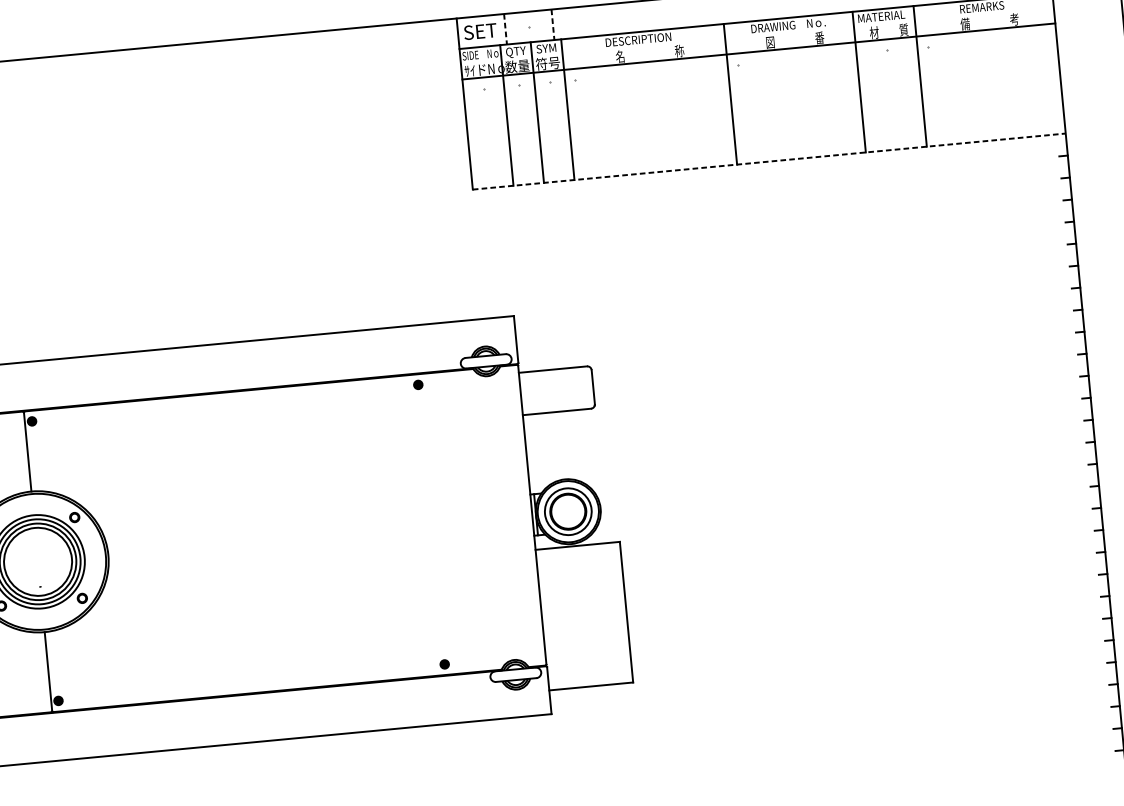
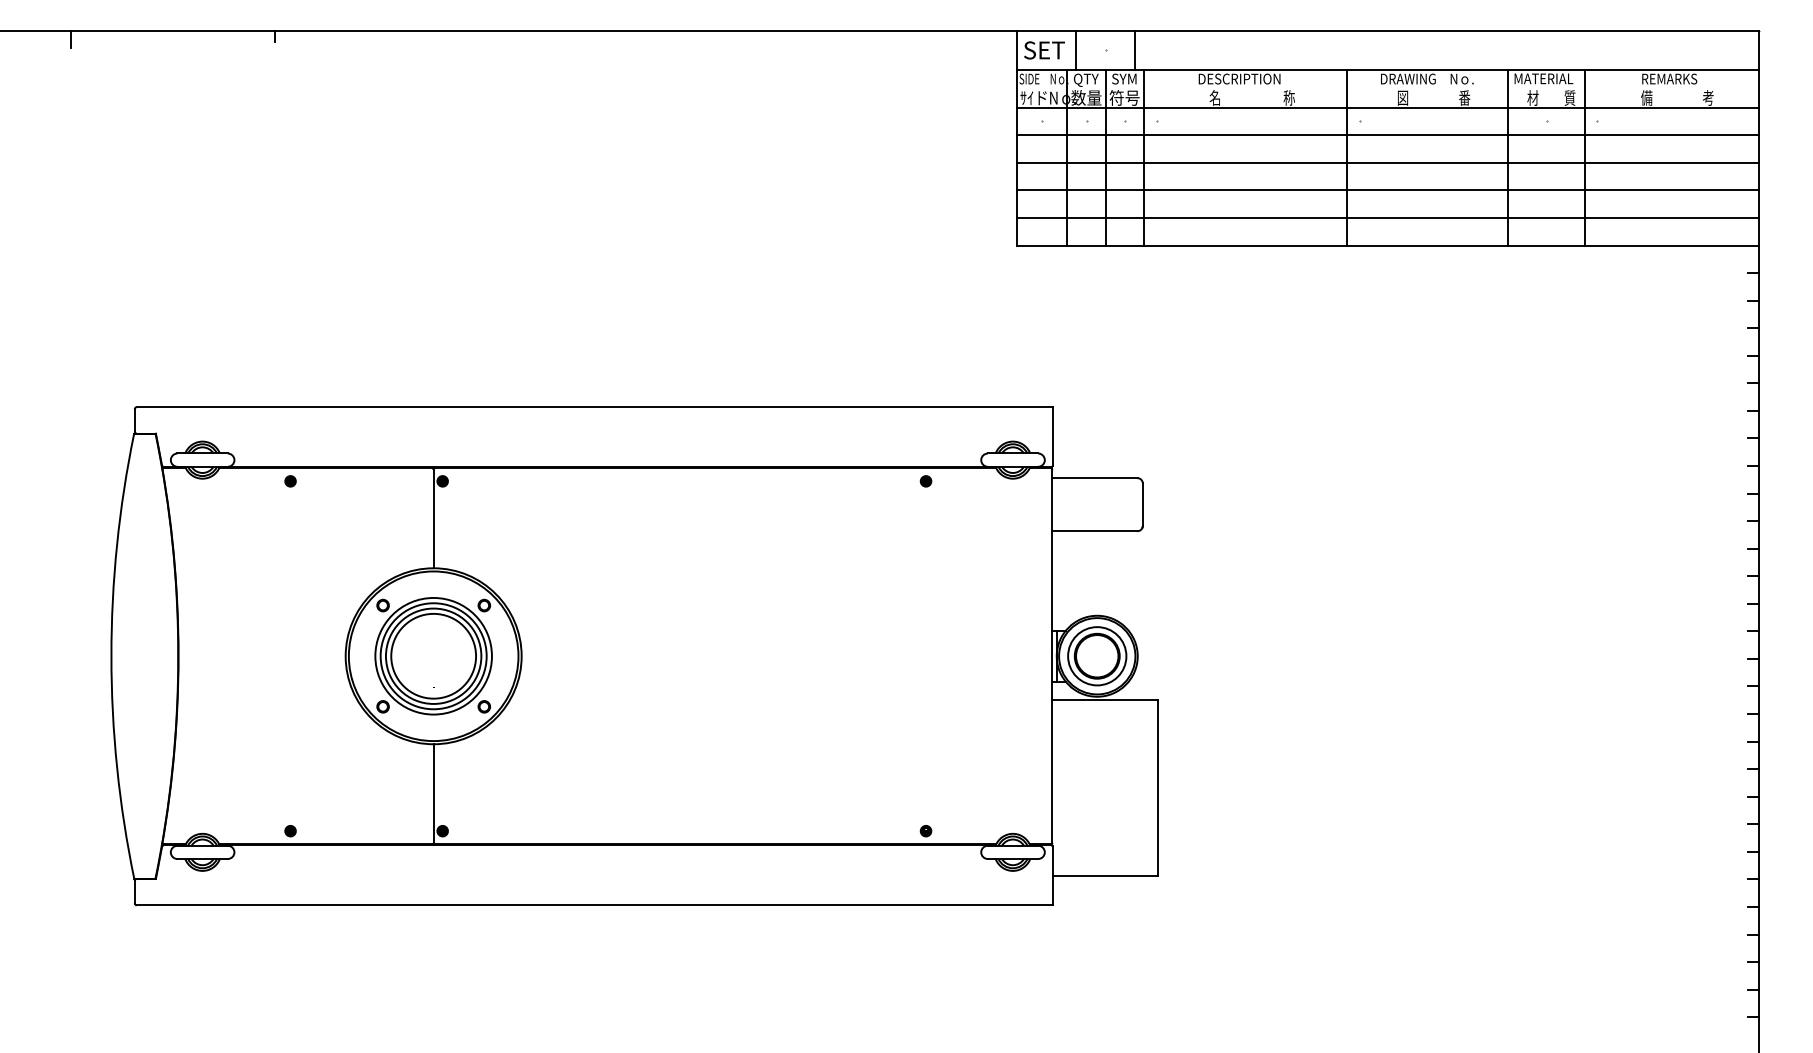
line: (553, 24) -> (1135, 50), dashed -> solid
line: (505, 29) -> (1075, 50), dashed -> solid
line: (760, 73) -> (1387, 135), added
line: (762, 95) -> (1387, 162), added
line: (765, 117) -> (1387, 190), added
line: (767, 139) -> (1387, 217), added
line: (770, 161) -> (1388, 245), dashed -> solid

